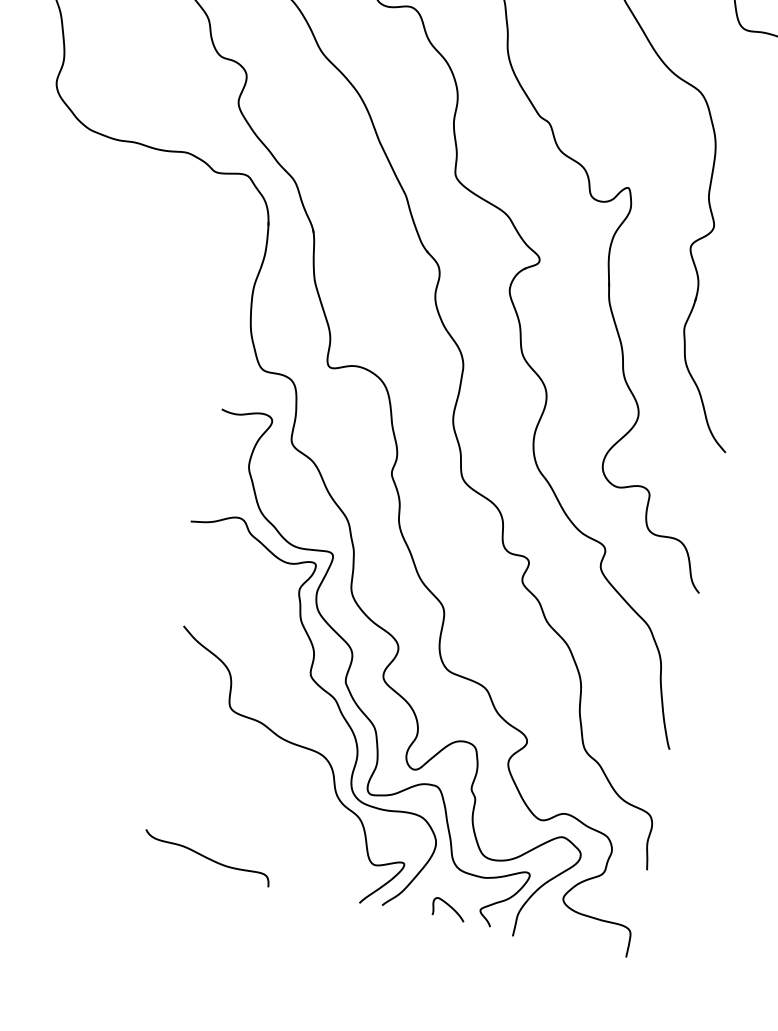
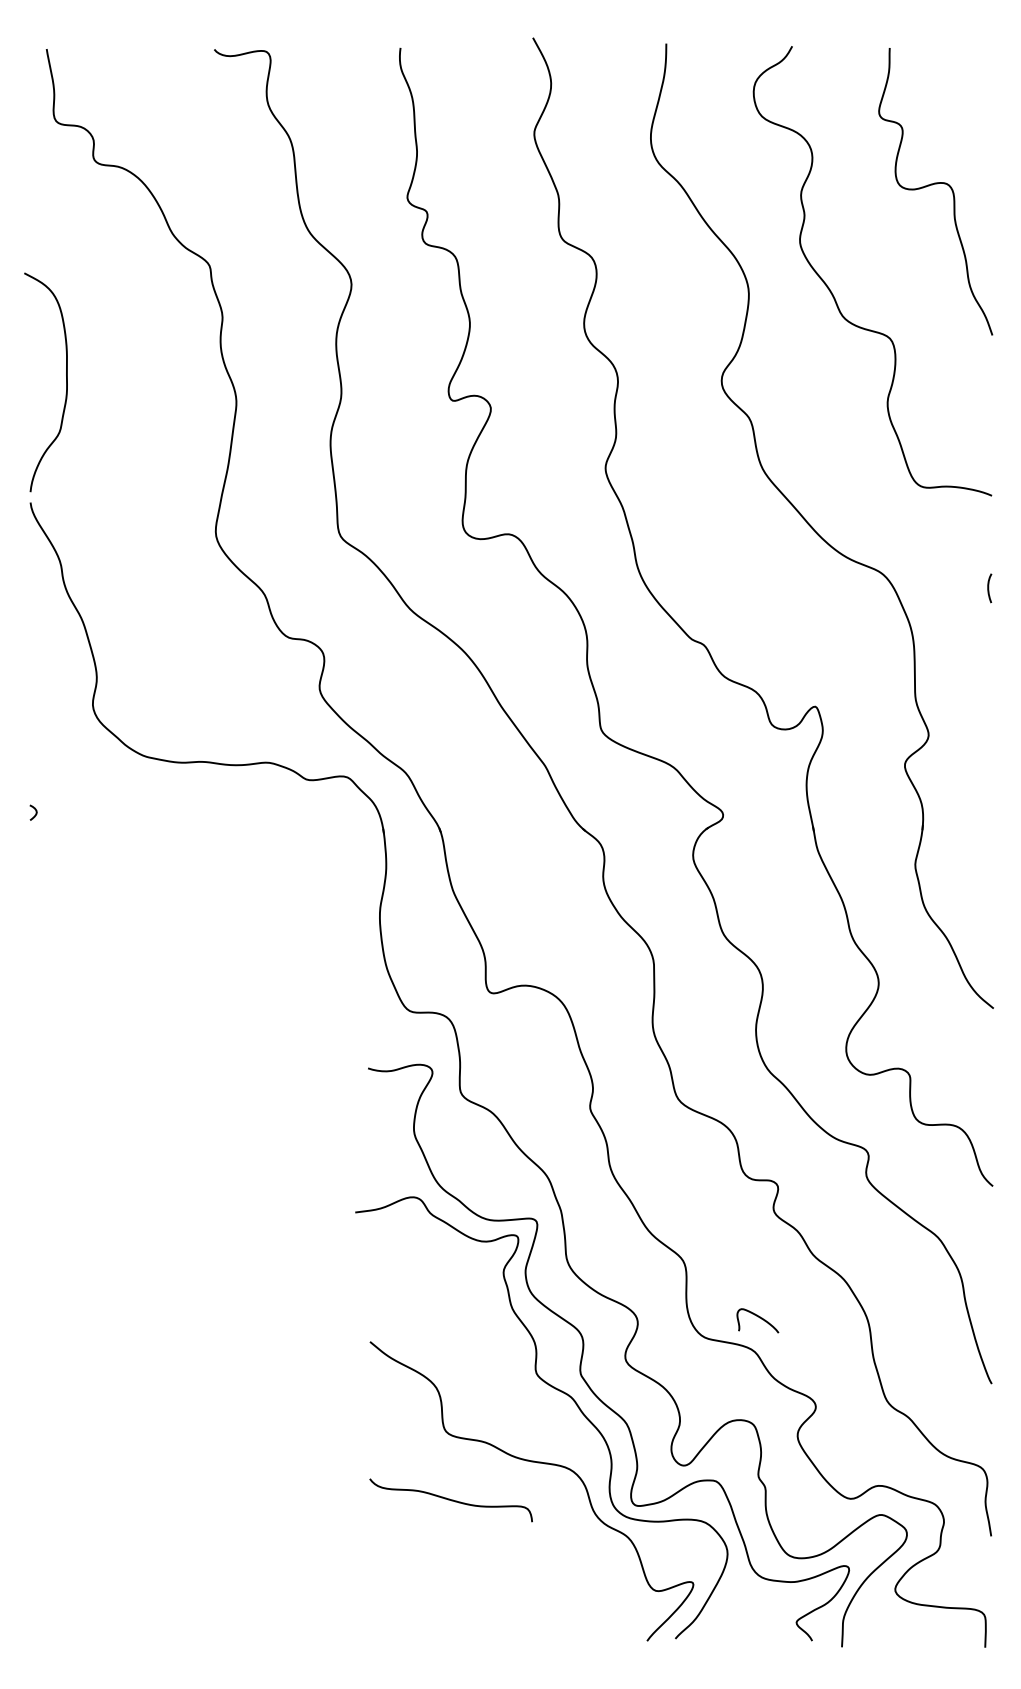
curve: (206, 858) -> (450, 1500), moved
curve: (450, 907) -> (759, 1318), moved

